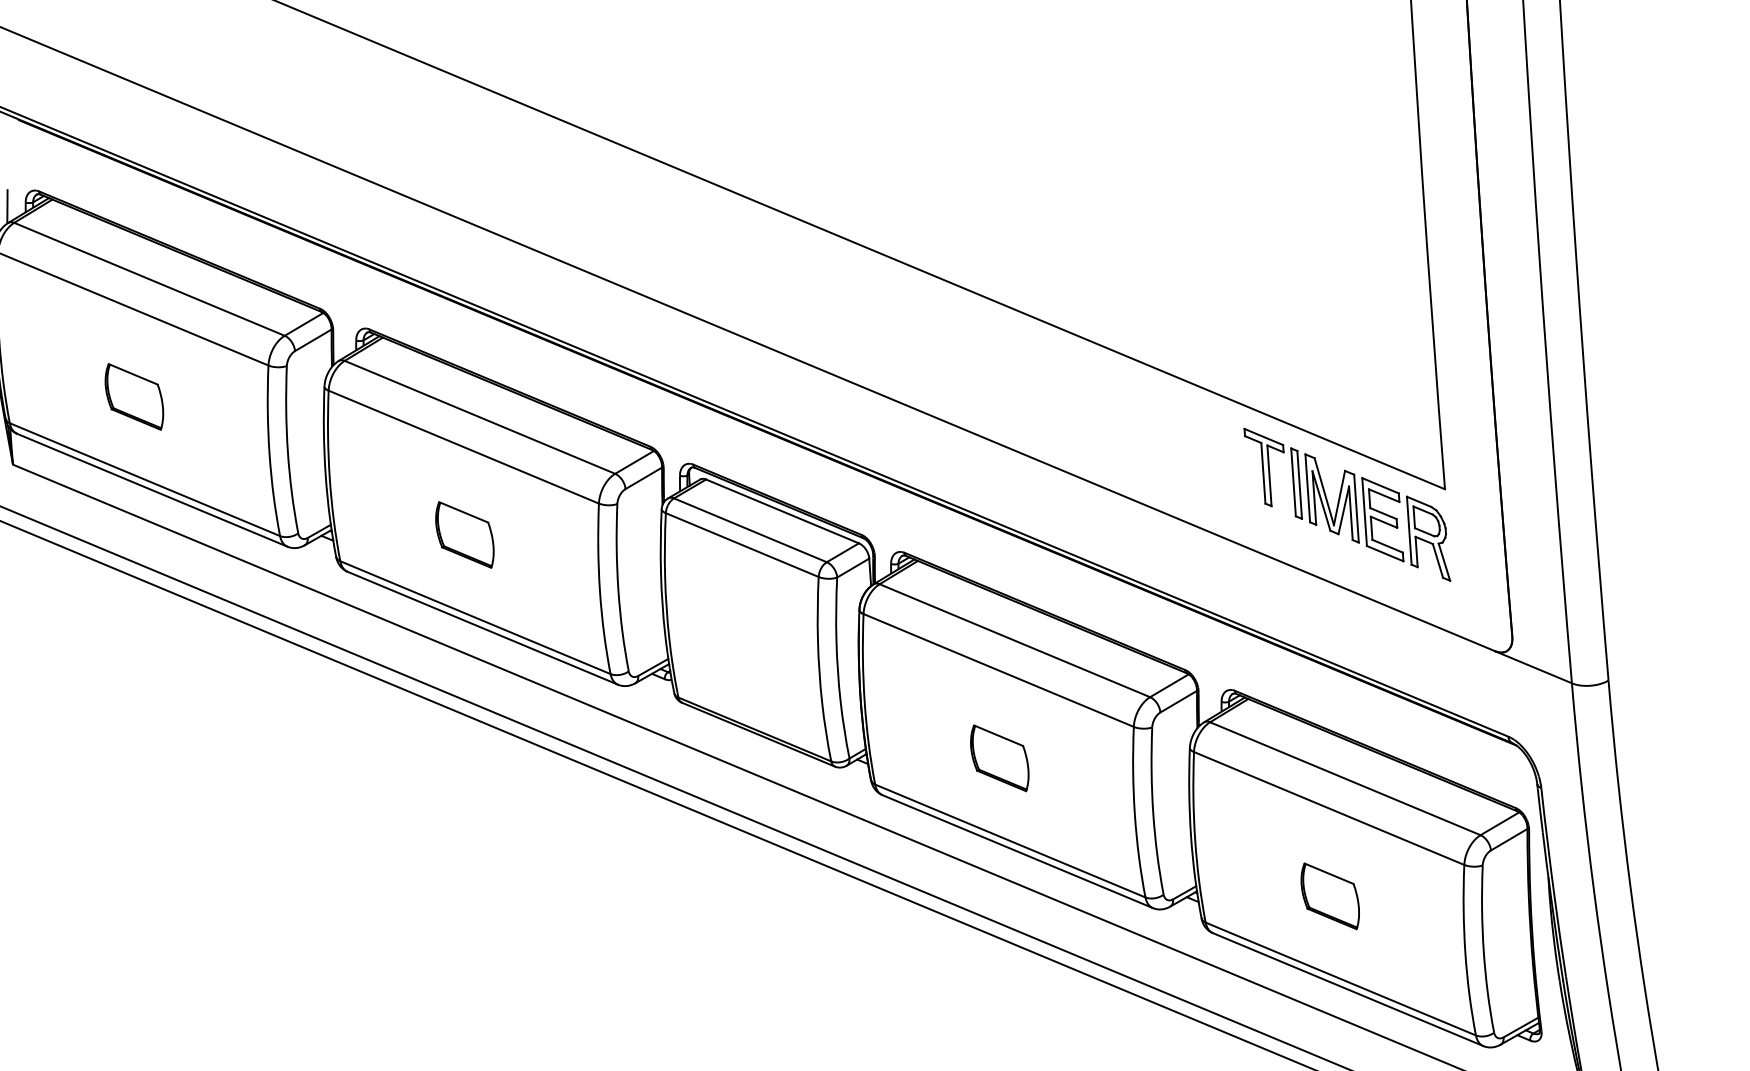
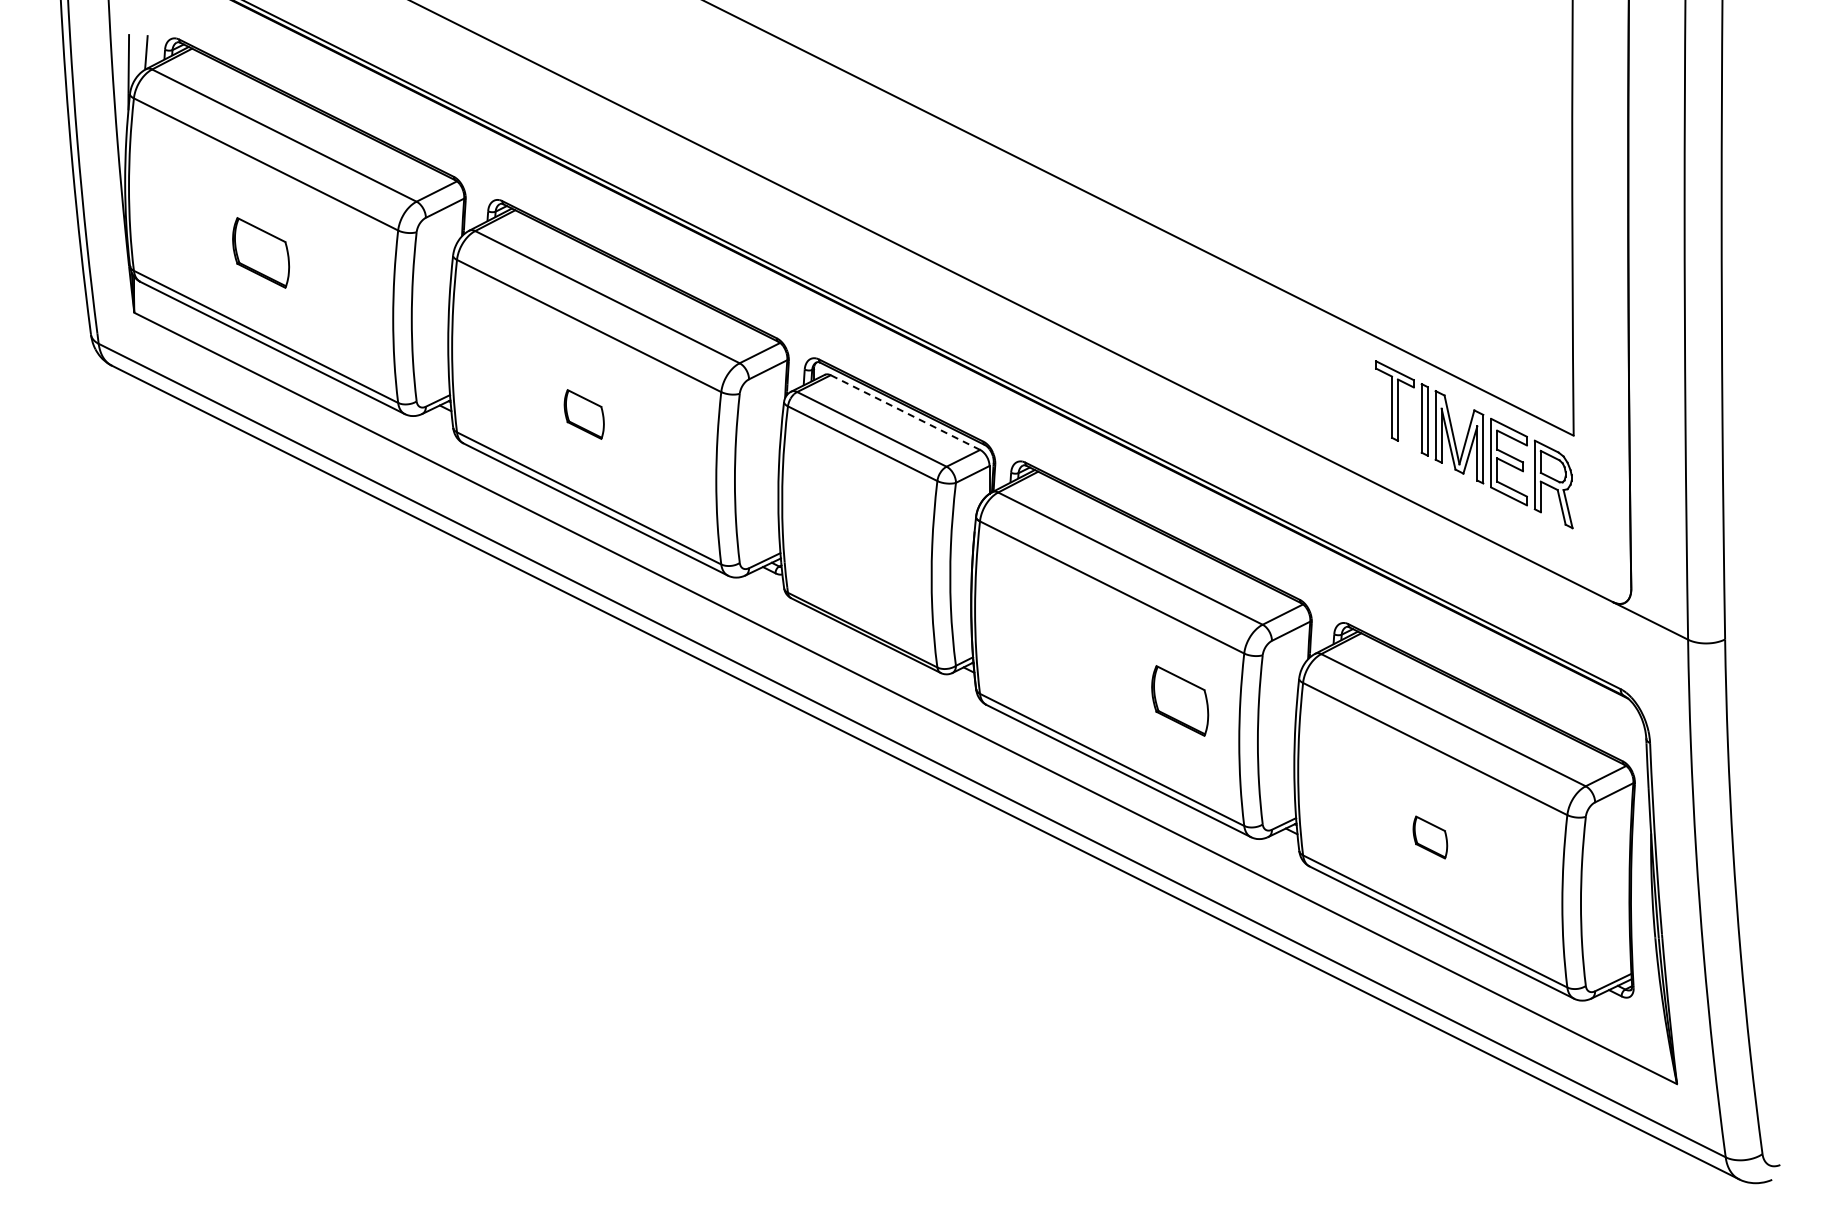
line: (782, 511) -> (905, 412), solid -> dashed
part: (465, 534) -> (584, 414), size x0.7
part: (1000, 757) -> (1180, 700), moved
part: (1330, 896) -> (1430, 837), size x0.6

